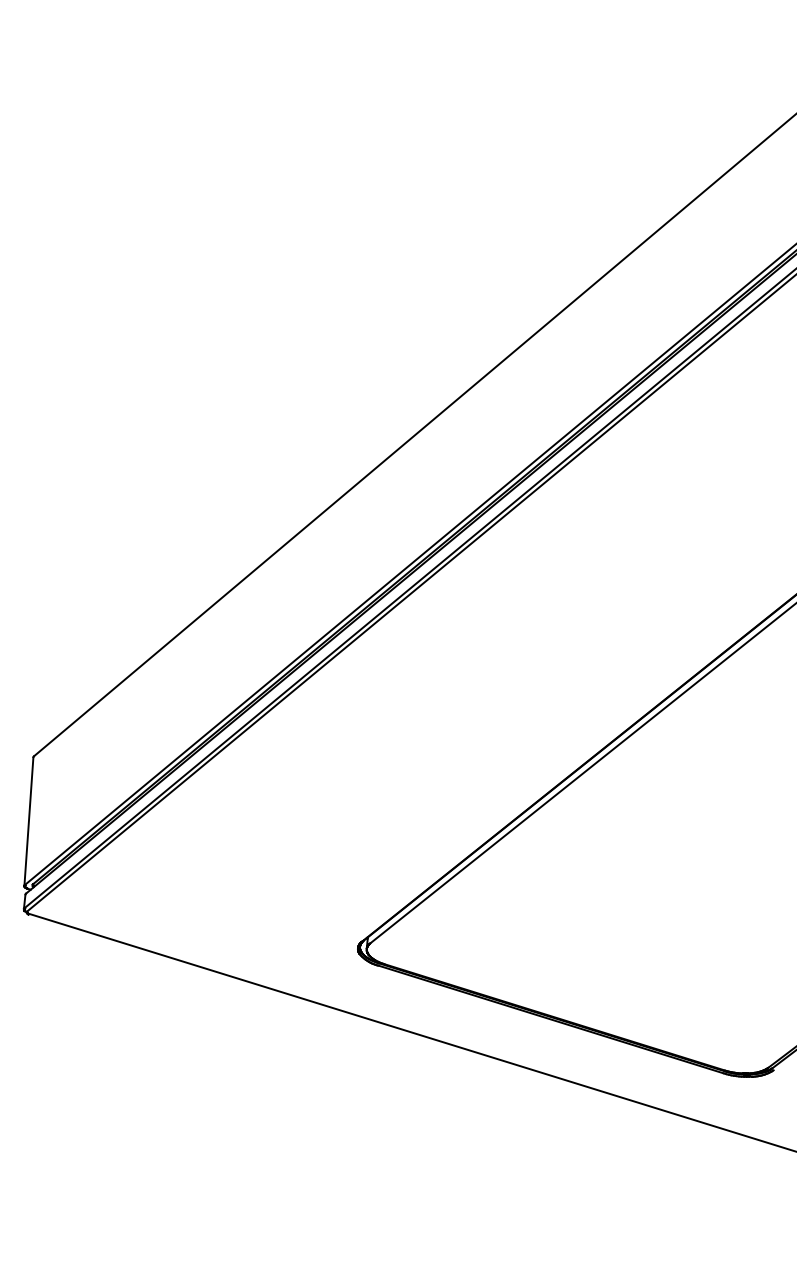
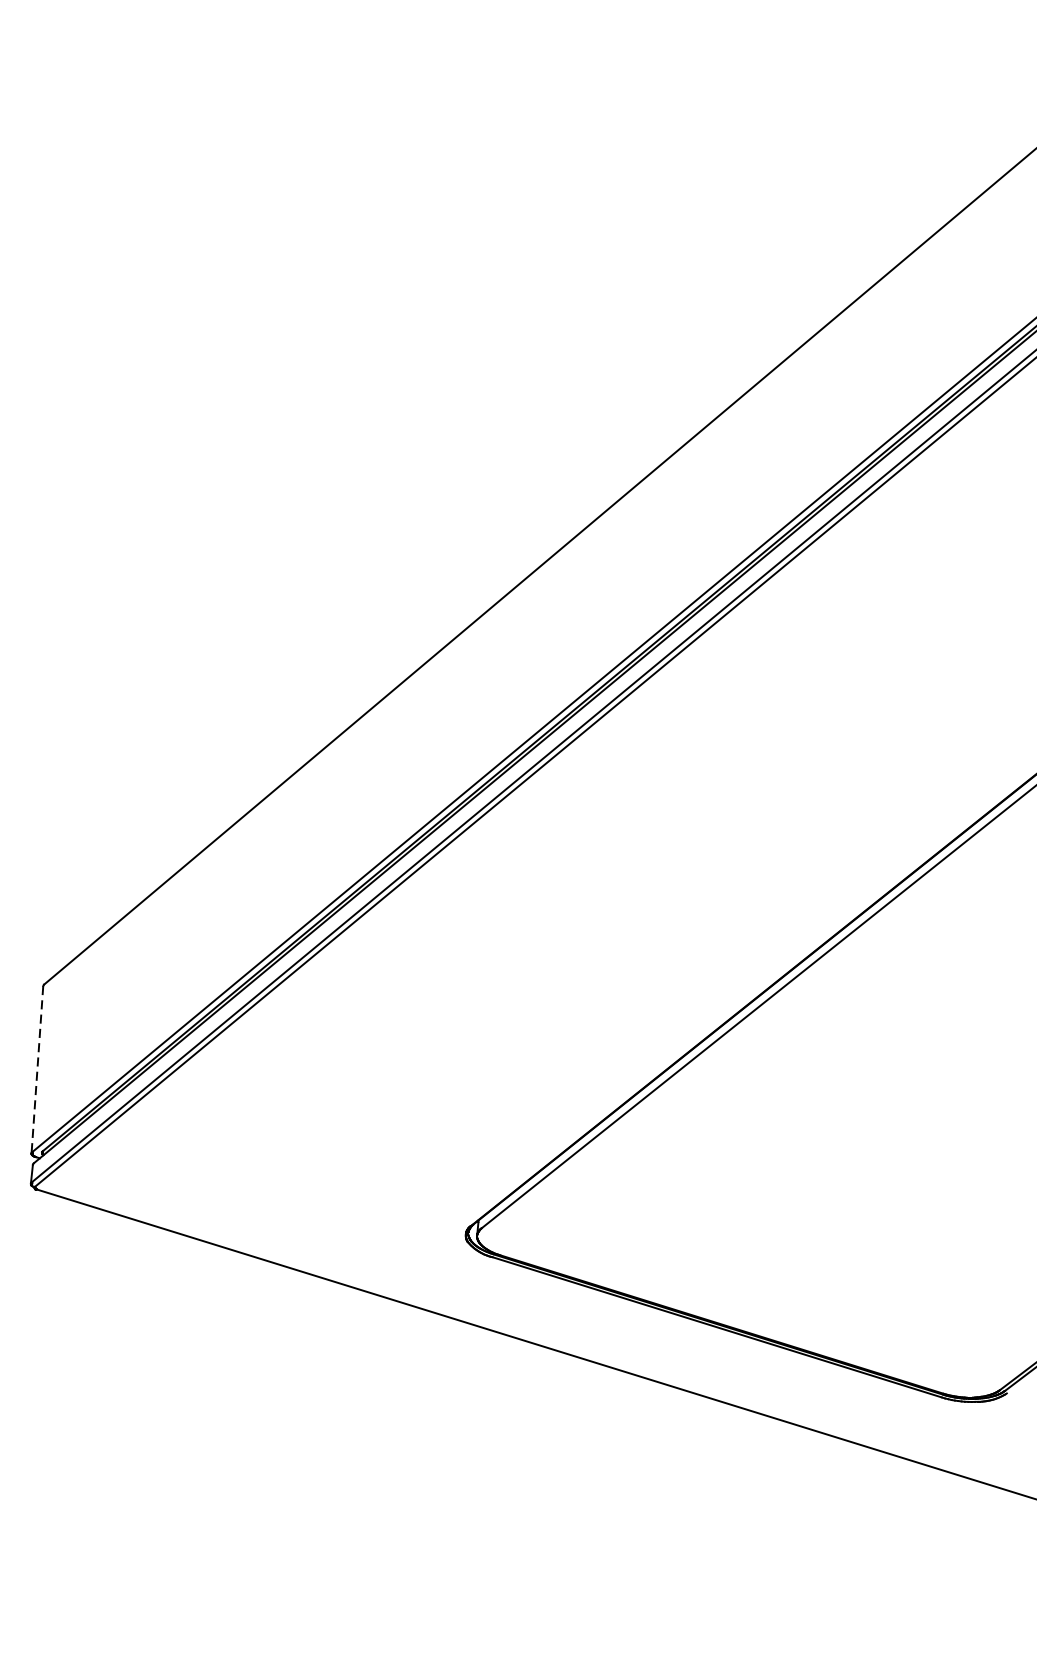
line: (28, 822) -> (36, 1070), solid -> dashed

